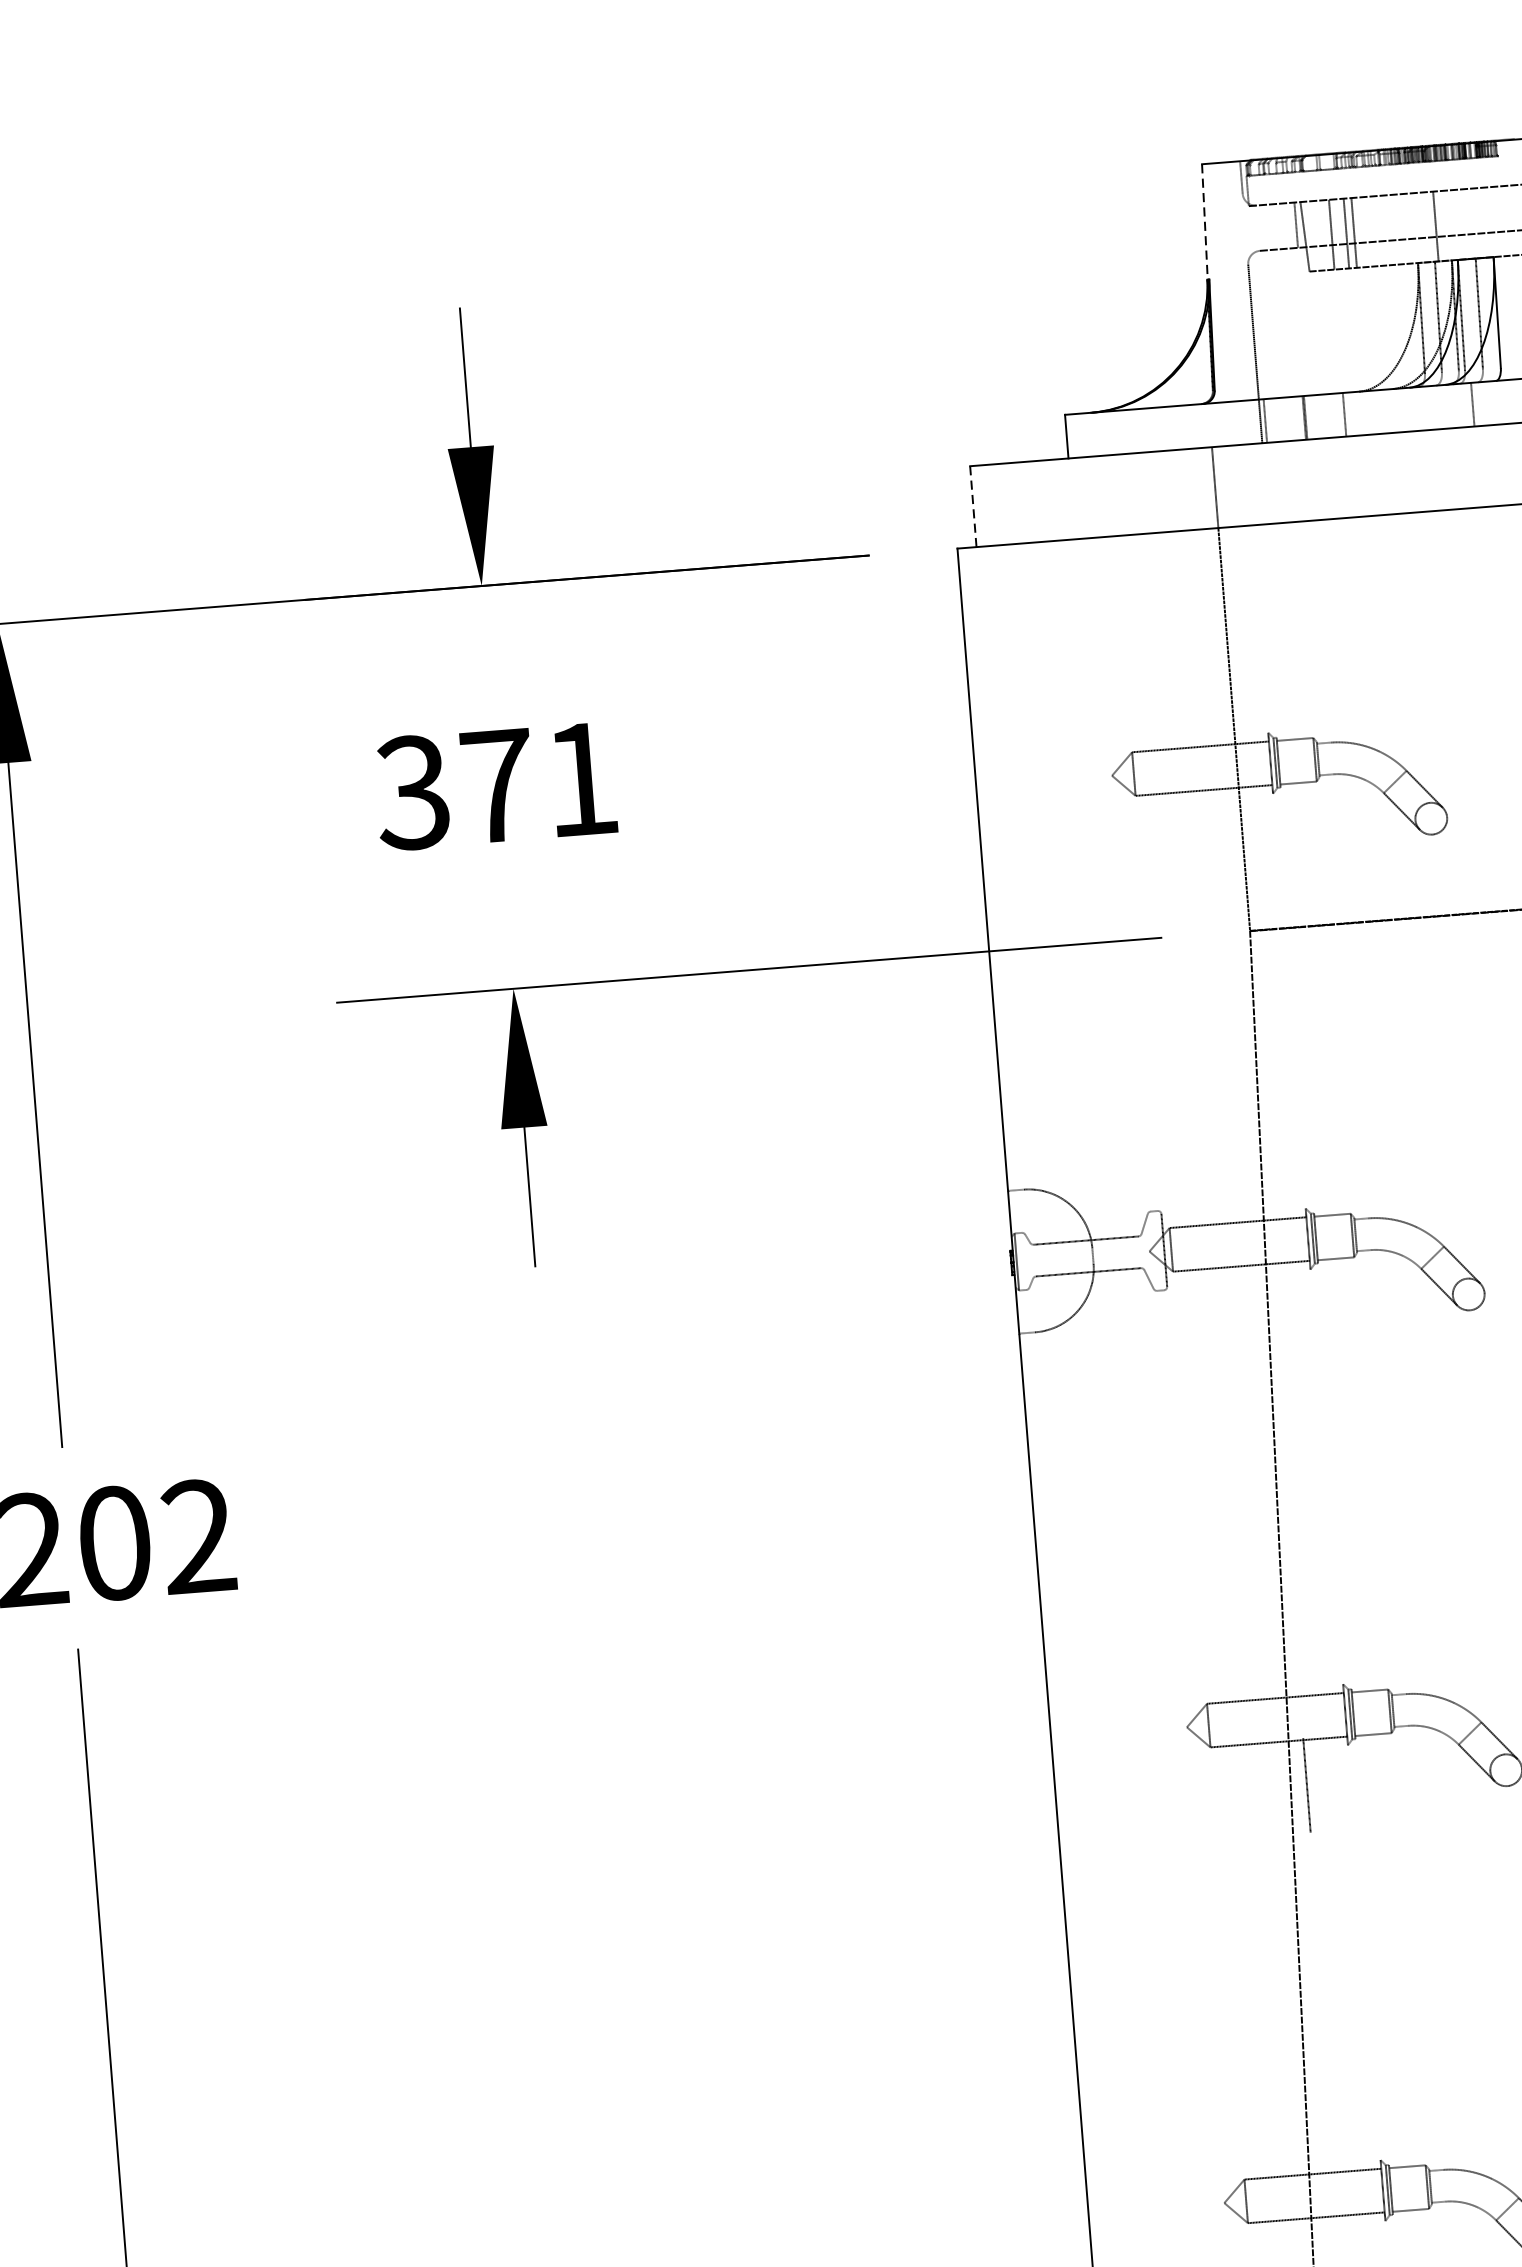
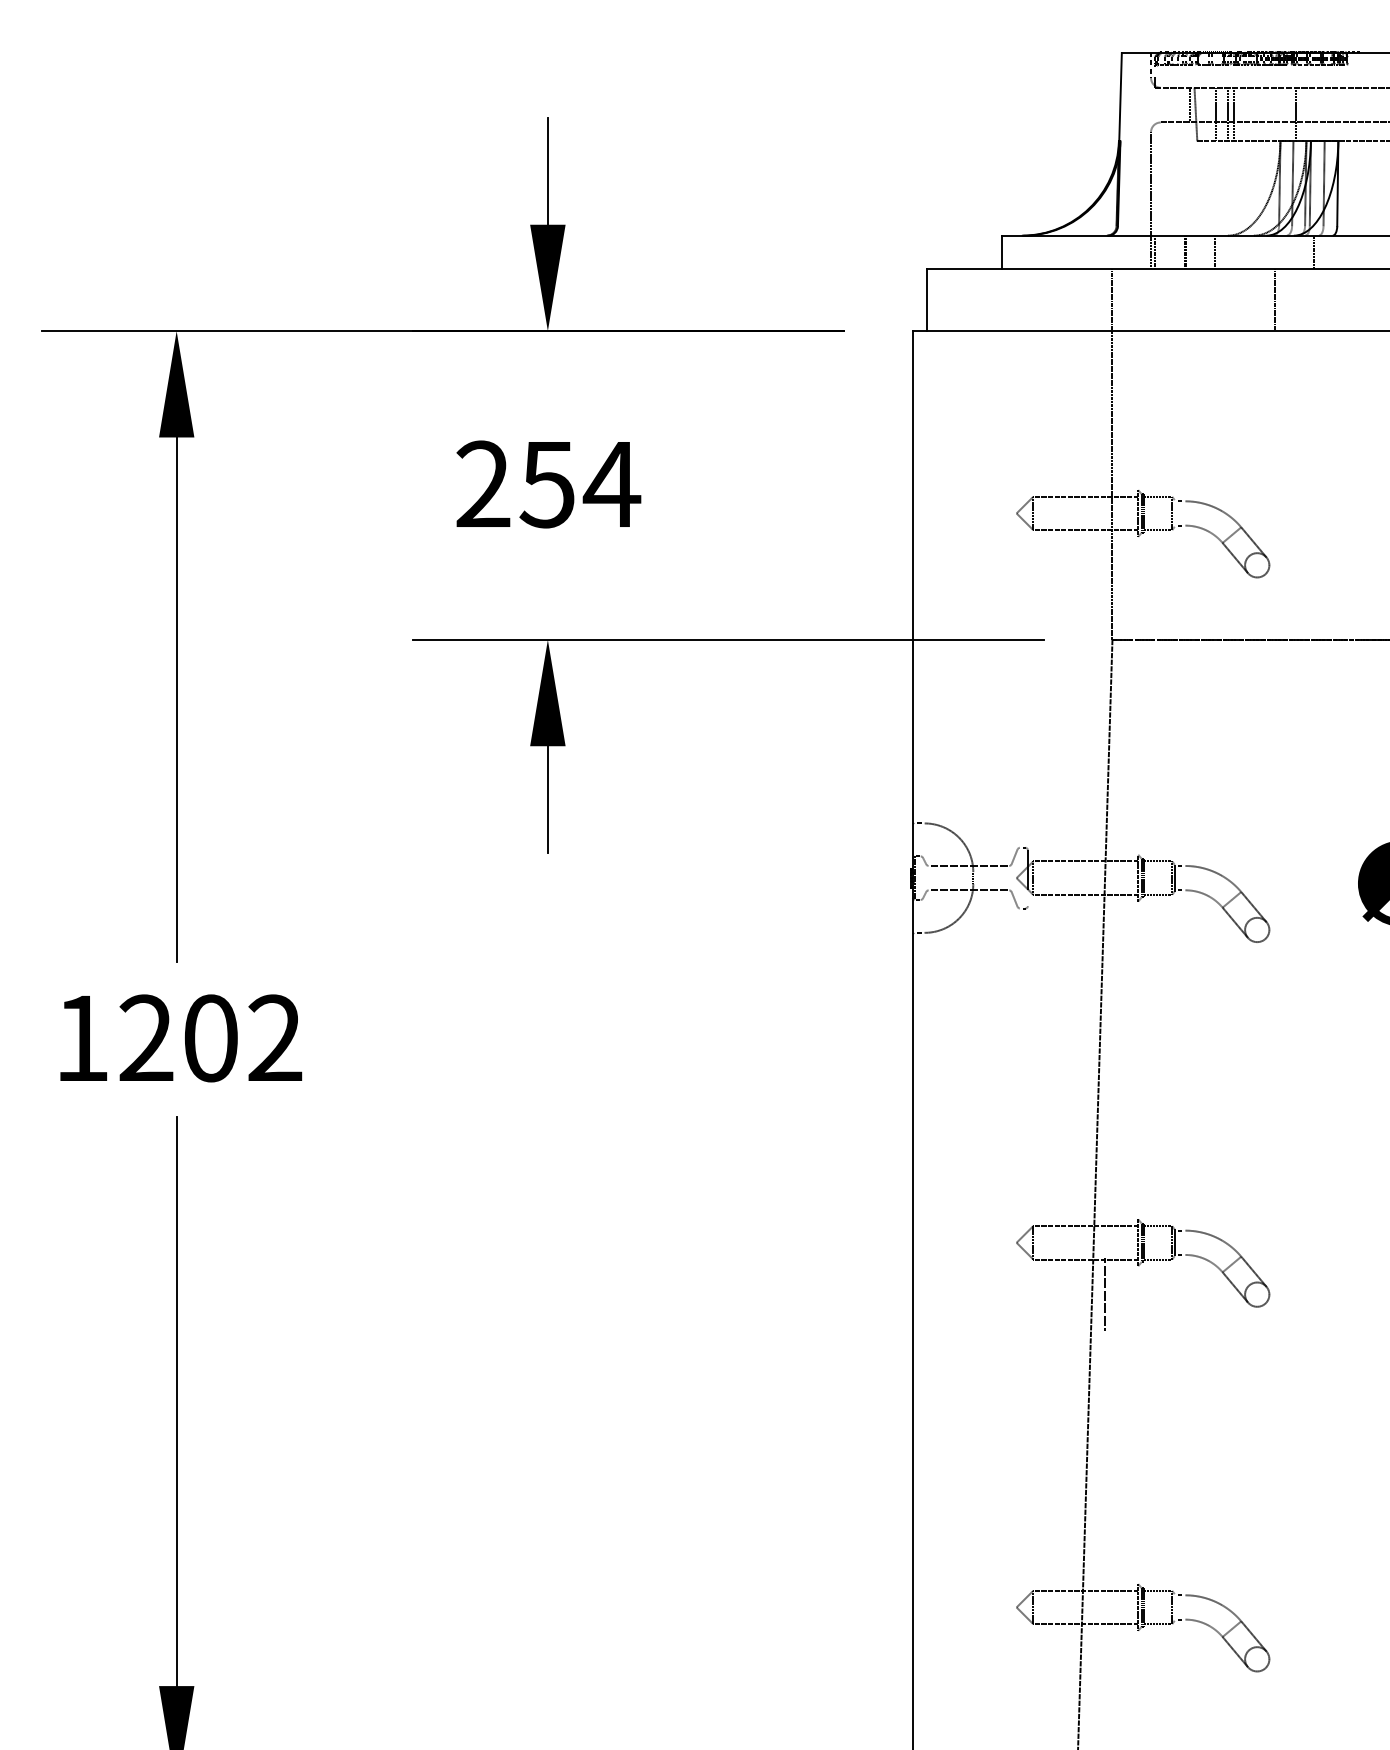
line: (1204, 222) -> (1120, 97), dashed -> solid
line: (1427, 471) -> (1275, 300), added
line: (973, 507) -> (927, 300), dashed -> solid
text: (498, 786) -> (548, 484), 371 -> 254

